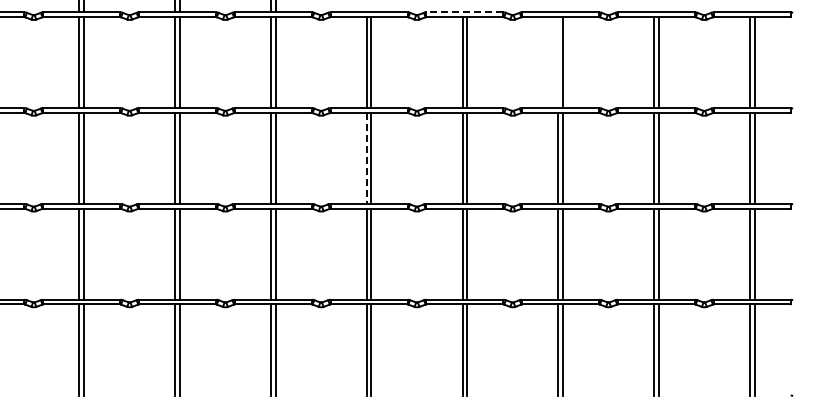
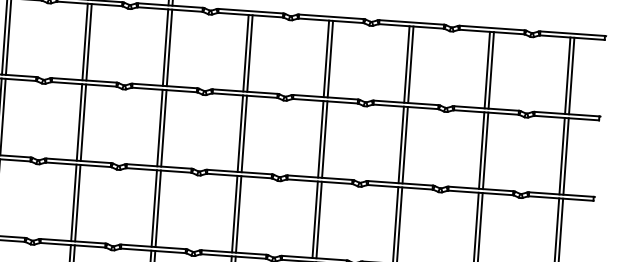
line: (464, 12) -> (331, 16), dashed -> solid
line: (558, 62) -> (407, 64), added
line: (366, 158) -> (240, 133), dashed -> solid

